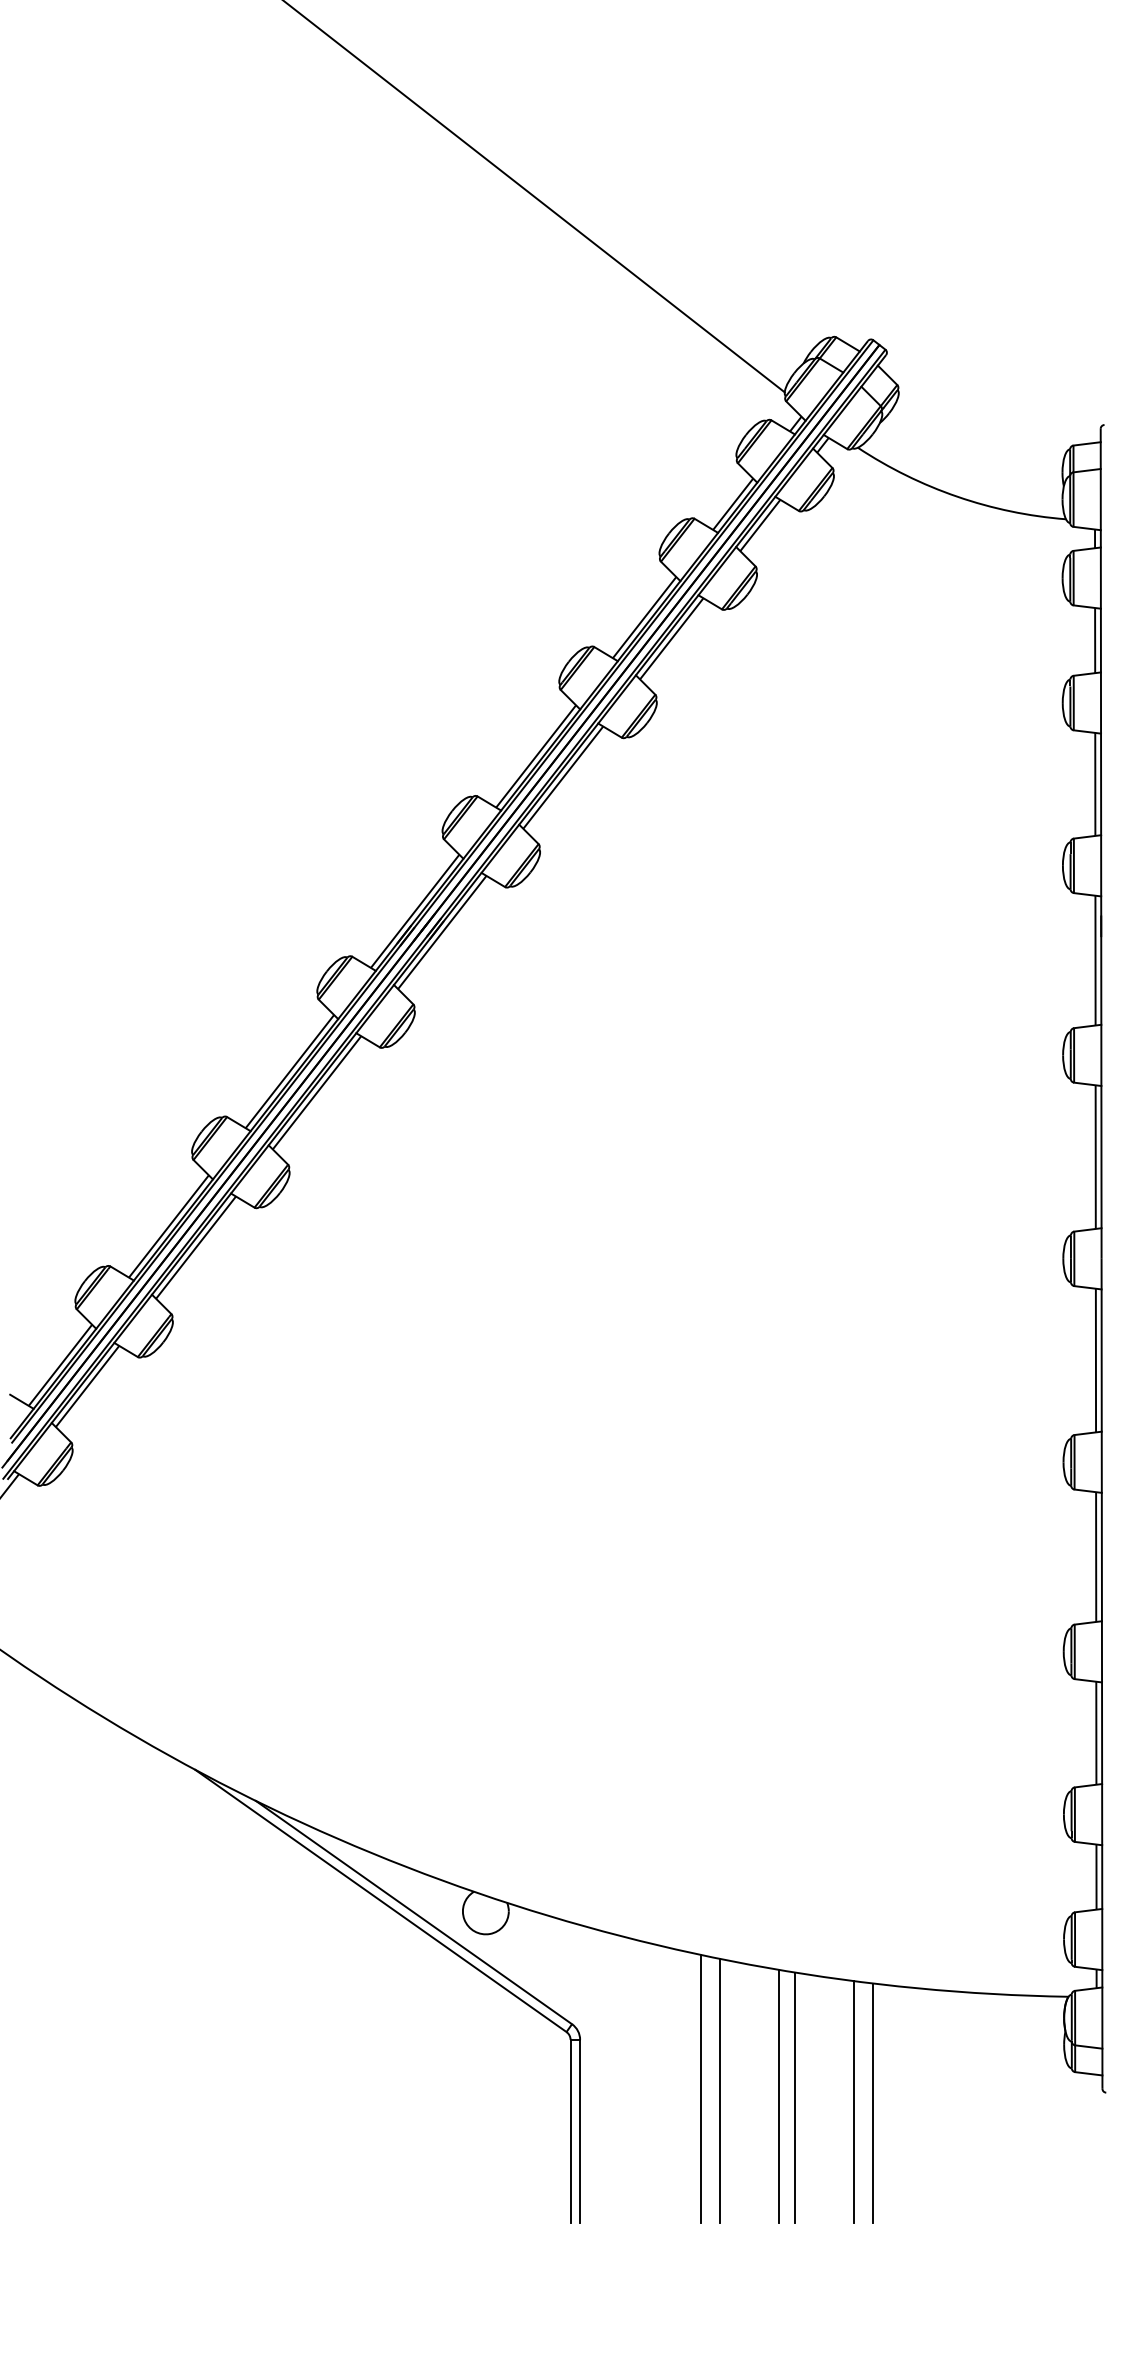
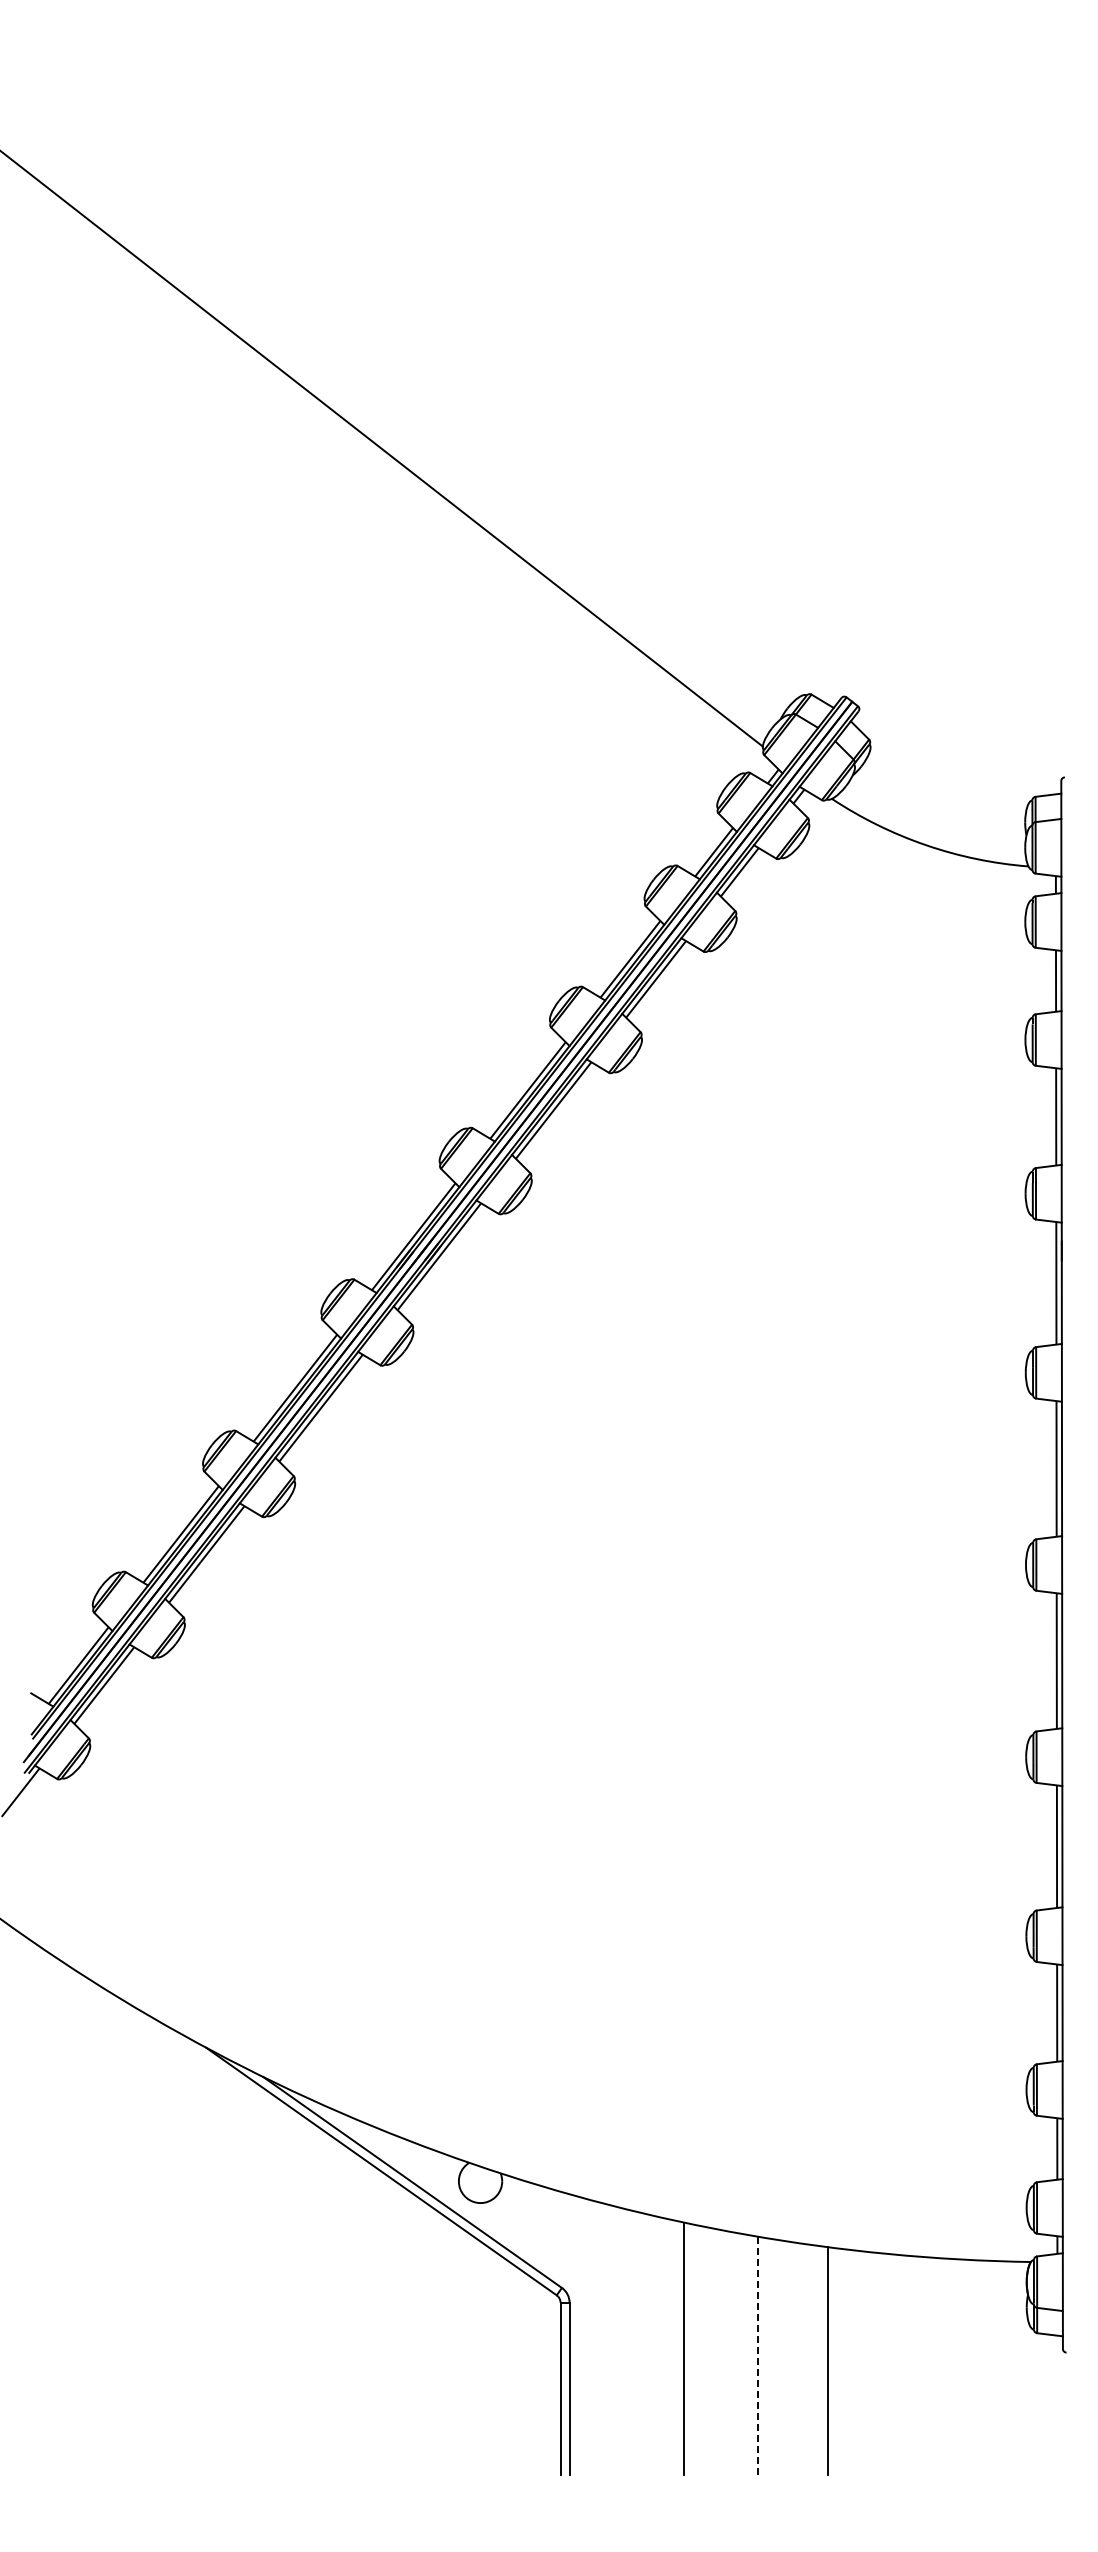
line: (719, 2090) -> (701, 2350), removed
line: (779, 2096) -> (757, 2356), solid -> dashed
line: (794, 2097) -> (772, 2357), removed
line: (873, 2103) -> (846, 2362), removed

